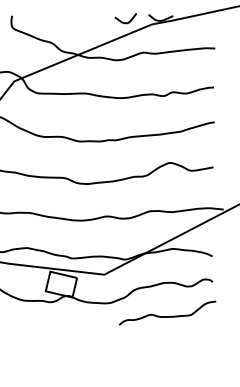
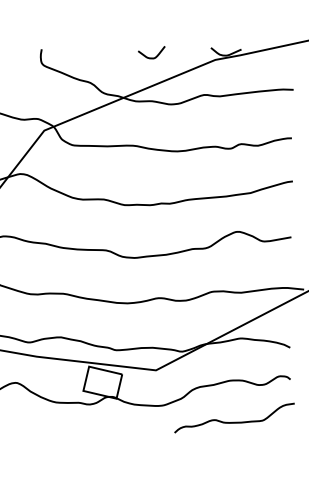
curve: (125, 22) -> (151, 57), moved

